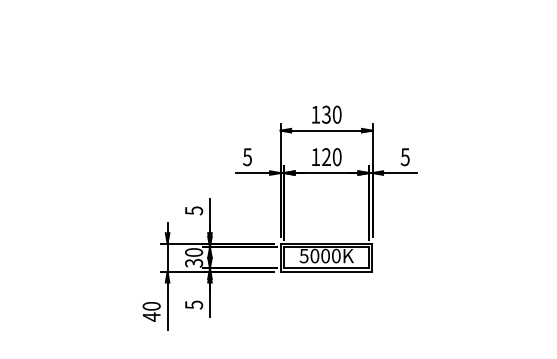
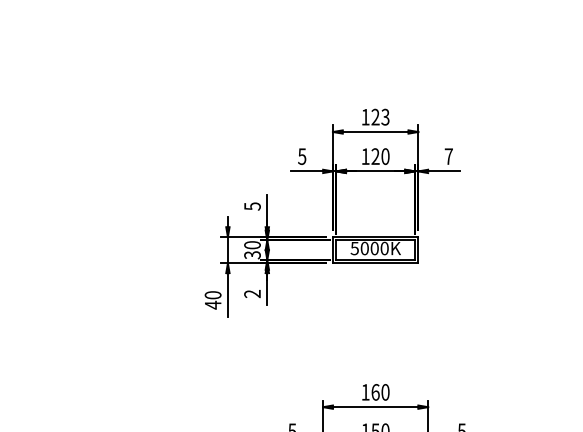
text: (331, 113) -> (380, 116), 130 -> 123
text: (404, 157) -> (448, 156), 5 -> 7
text: (194, 305) -> (252, 294), 5 -> 2

